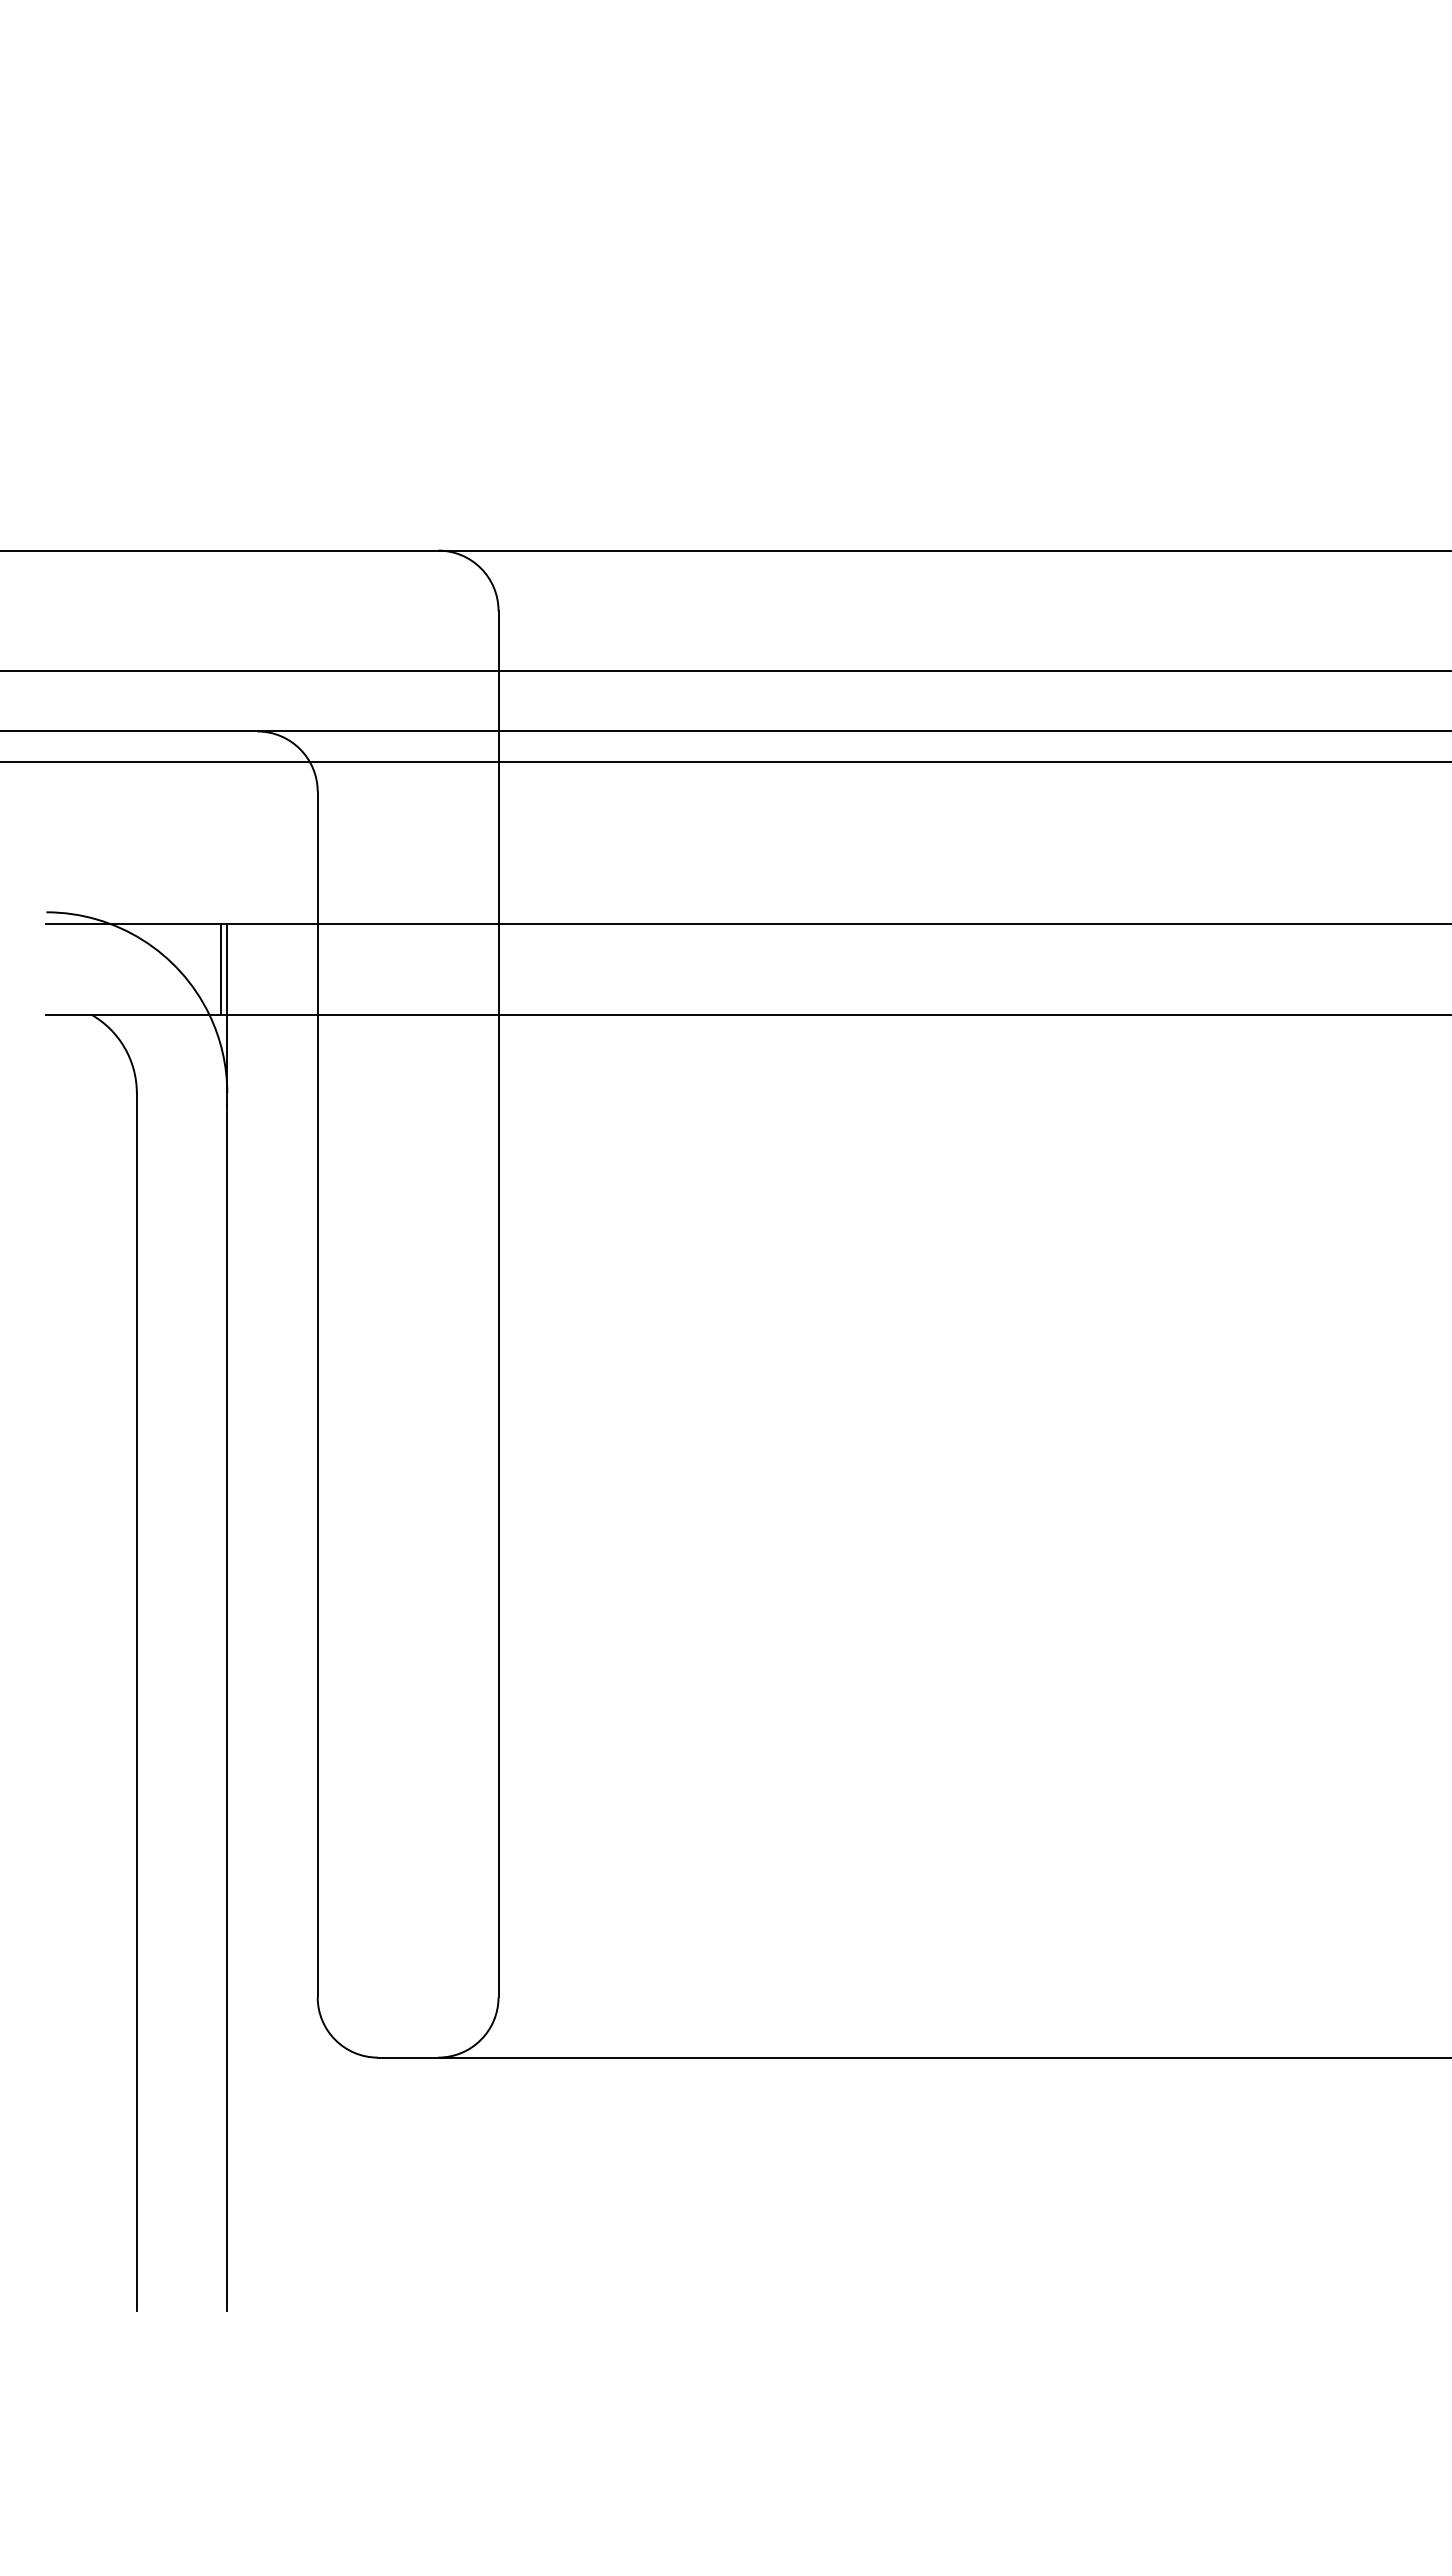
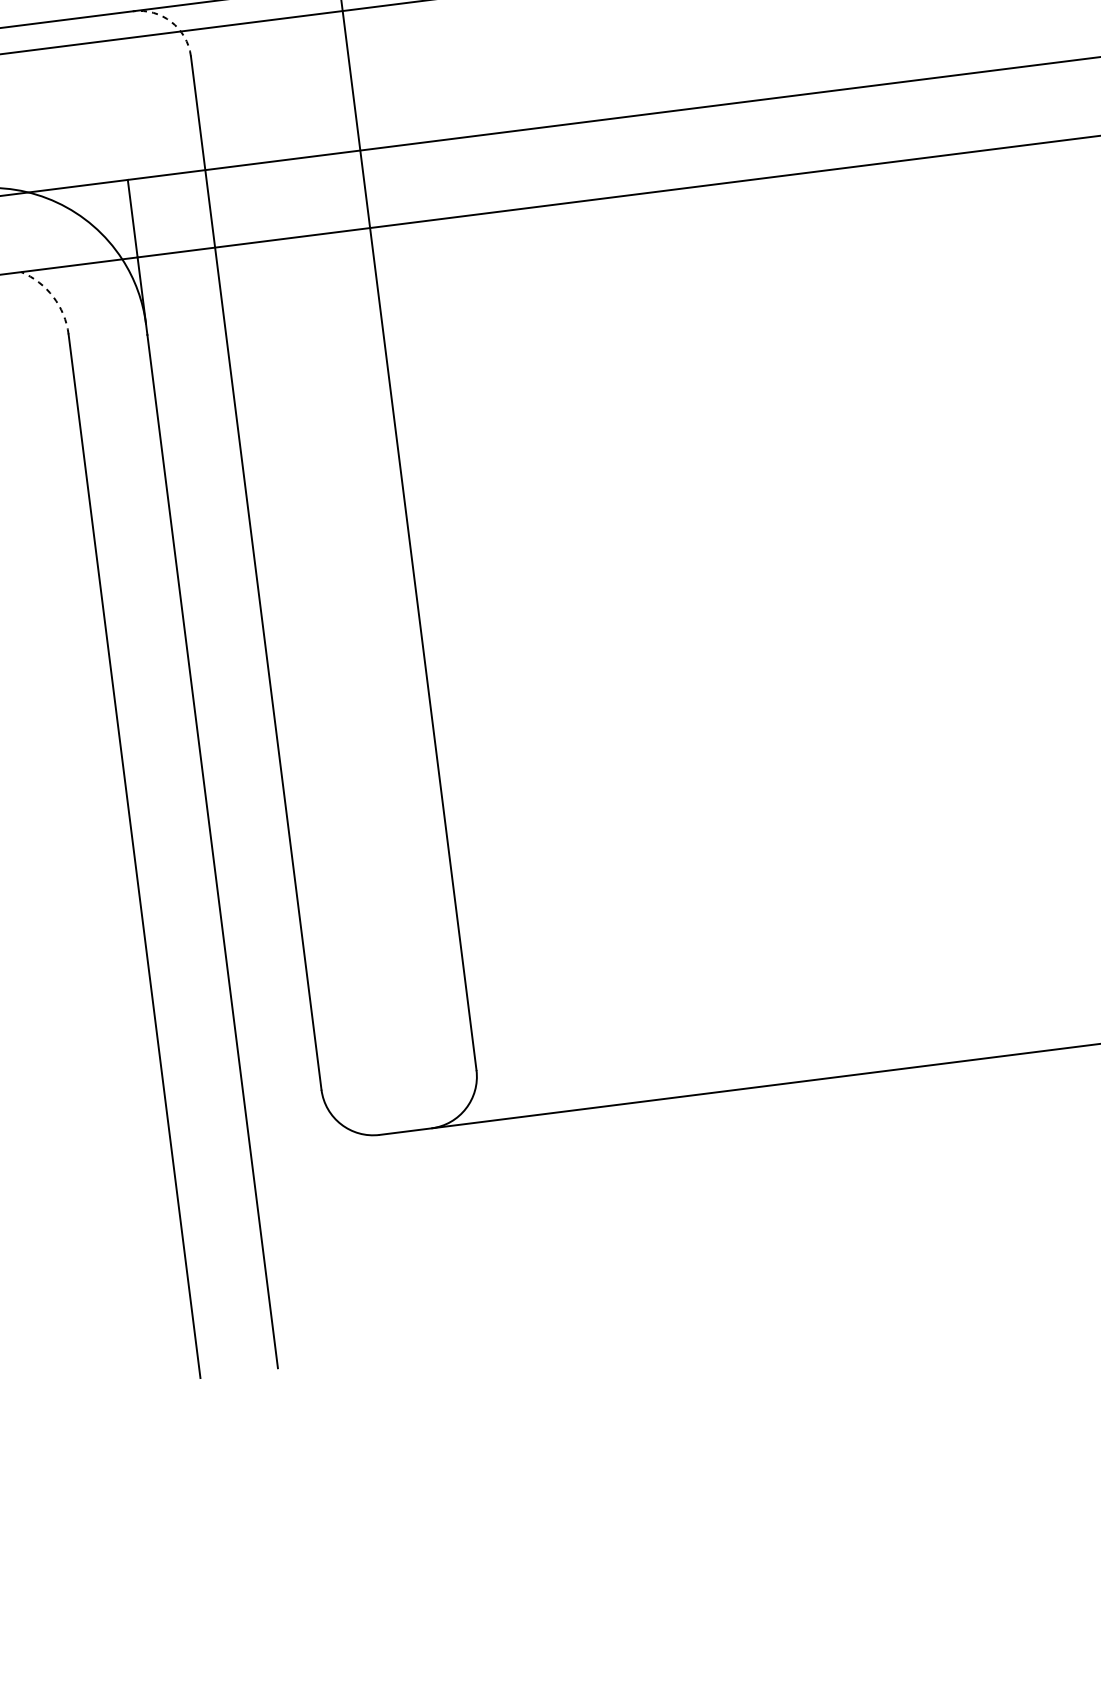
arc: (300, 749) -> (171, 22), solid -> dashed
line: (221, 969) -> (127, 219), removed
arc: (124, 1047) -> (53, 296), solid -> dashed

